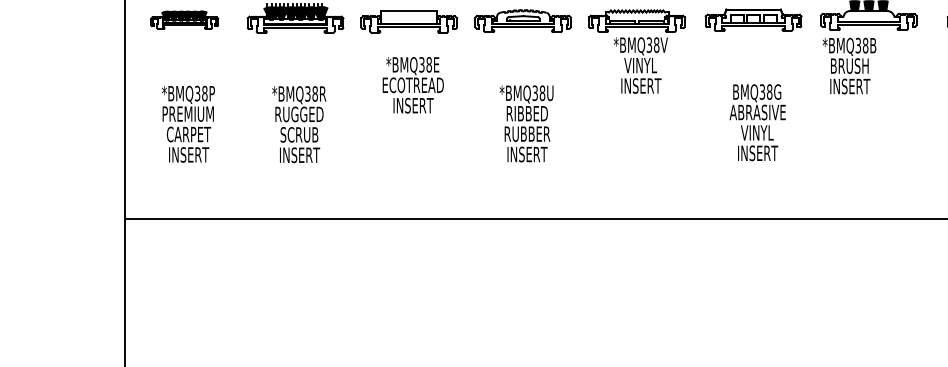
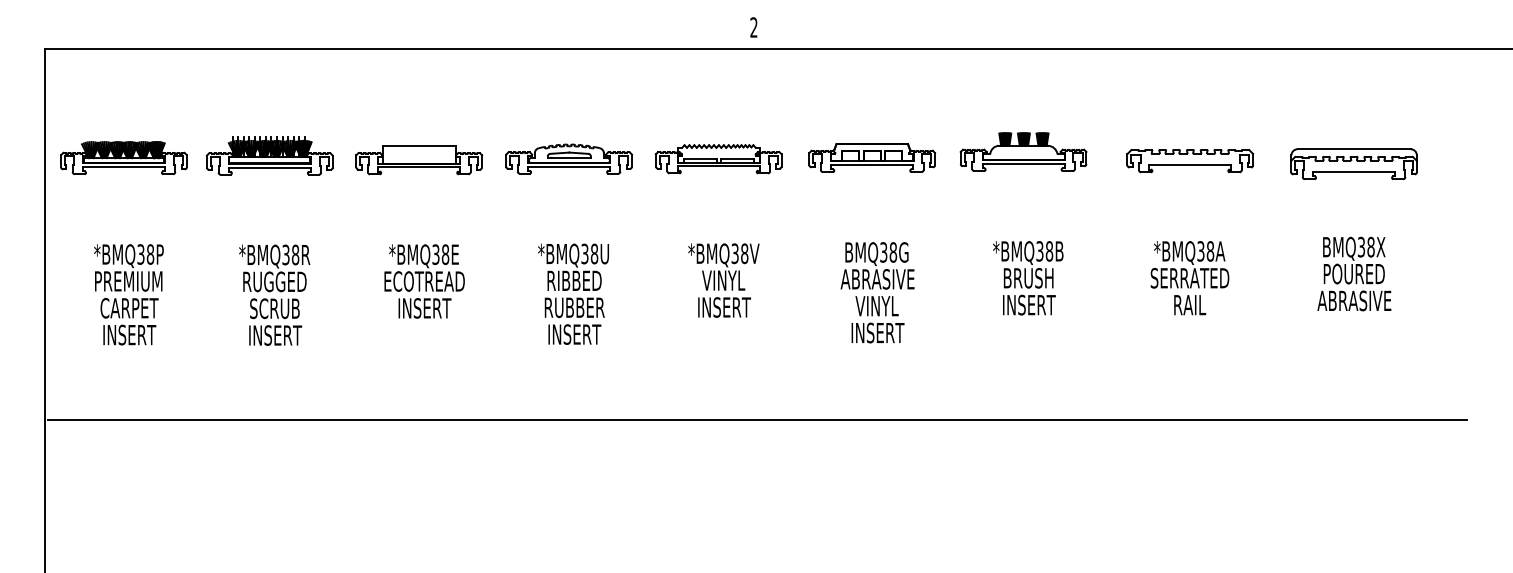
part: (184, 19) -> (123, 157), size x1.43
text: (640, 65) -> (723, 280), moved
text: (849, 66) -> (1028, 278), moved
text: (413, 85) -> (424, 281), moved

